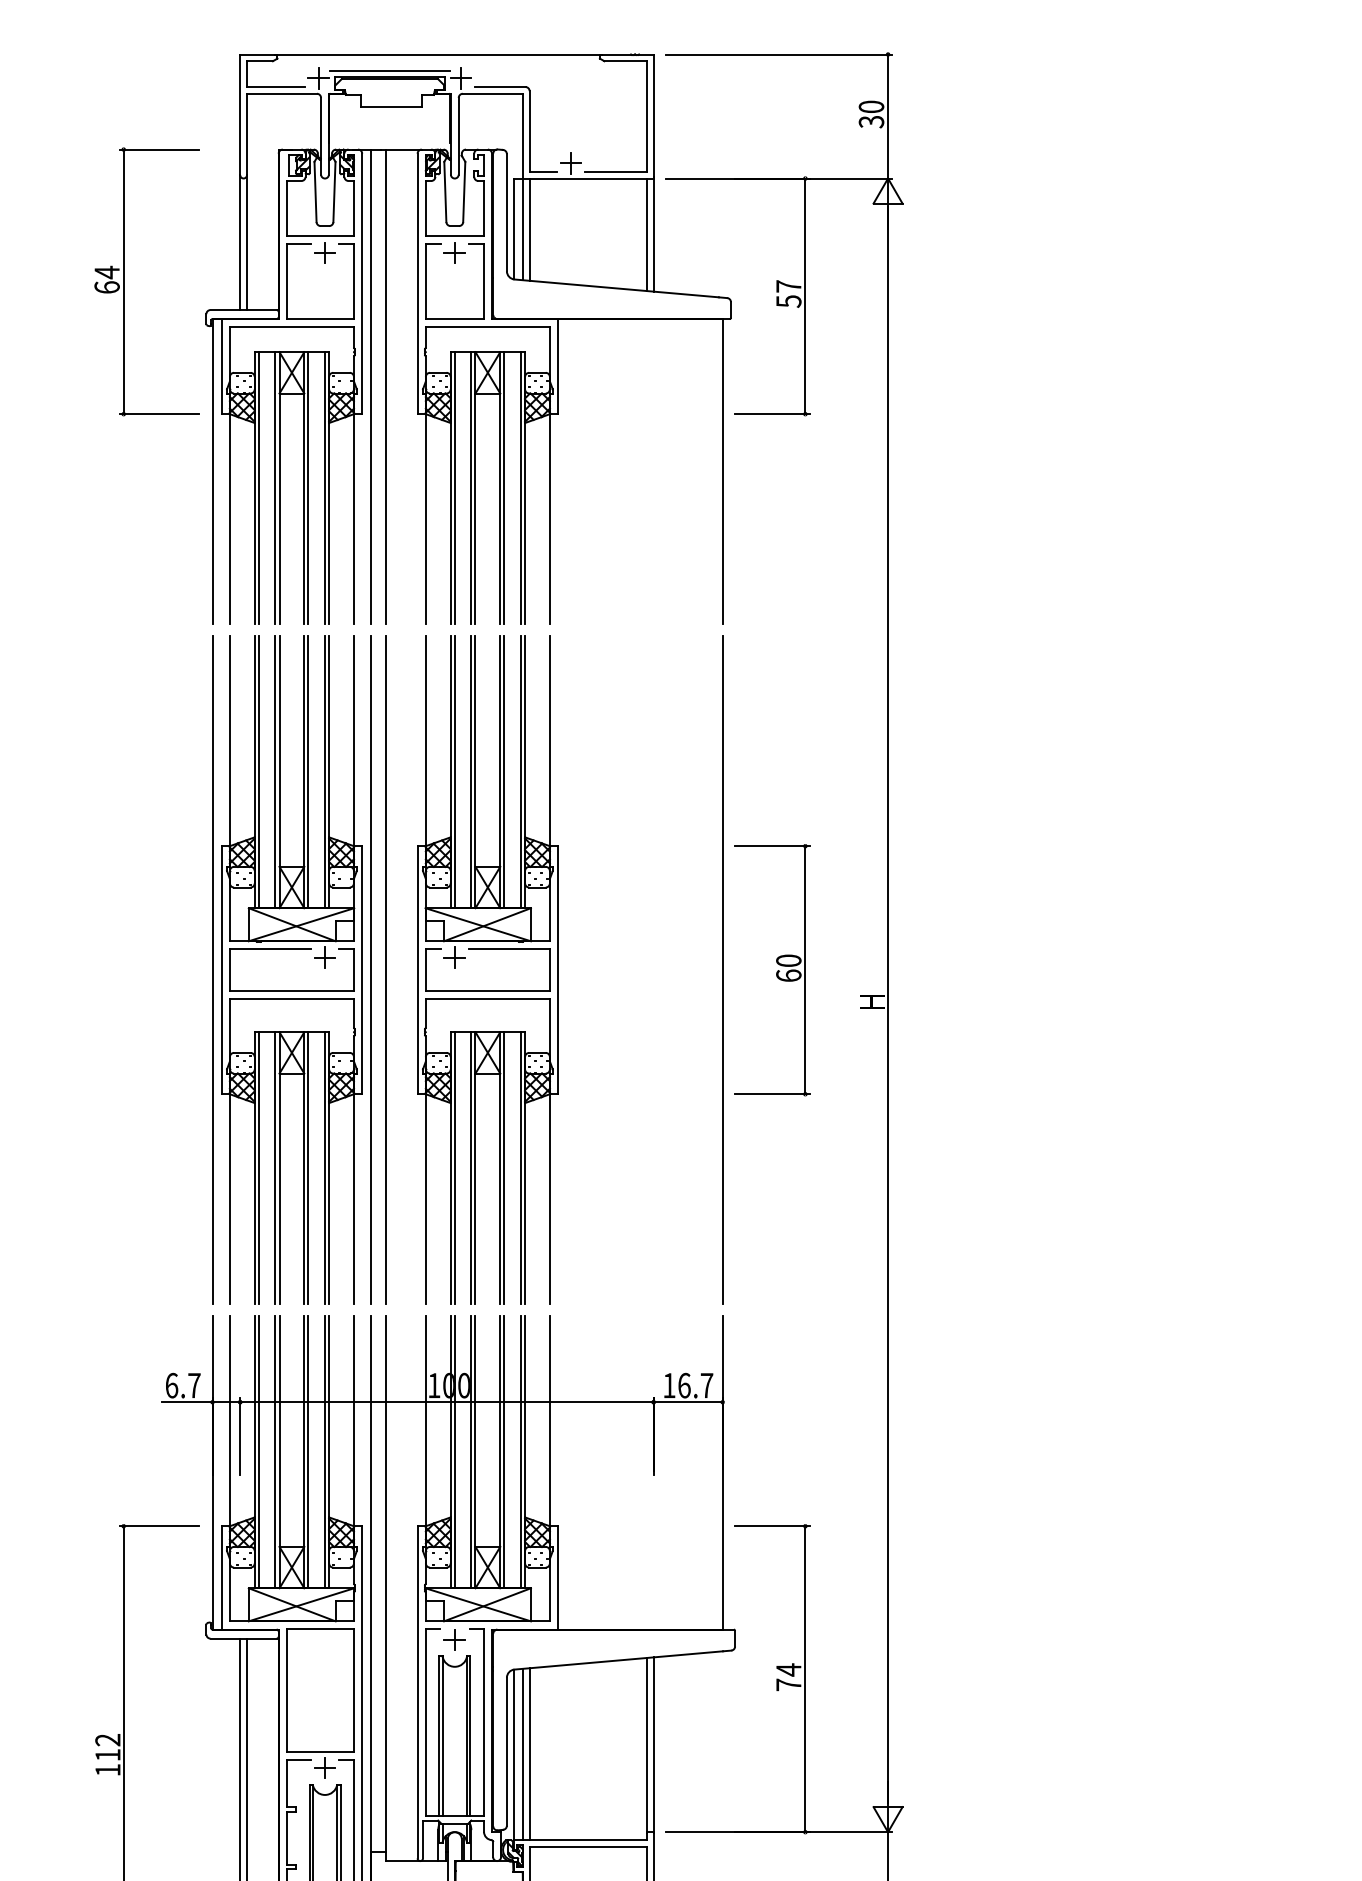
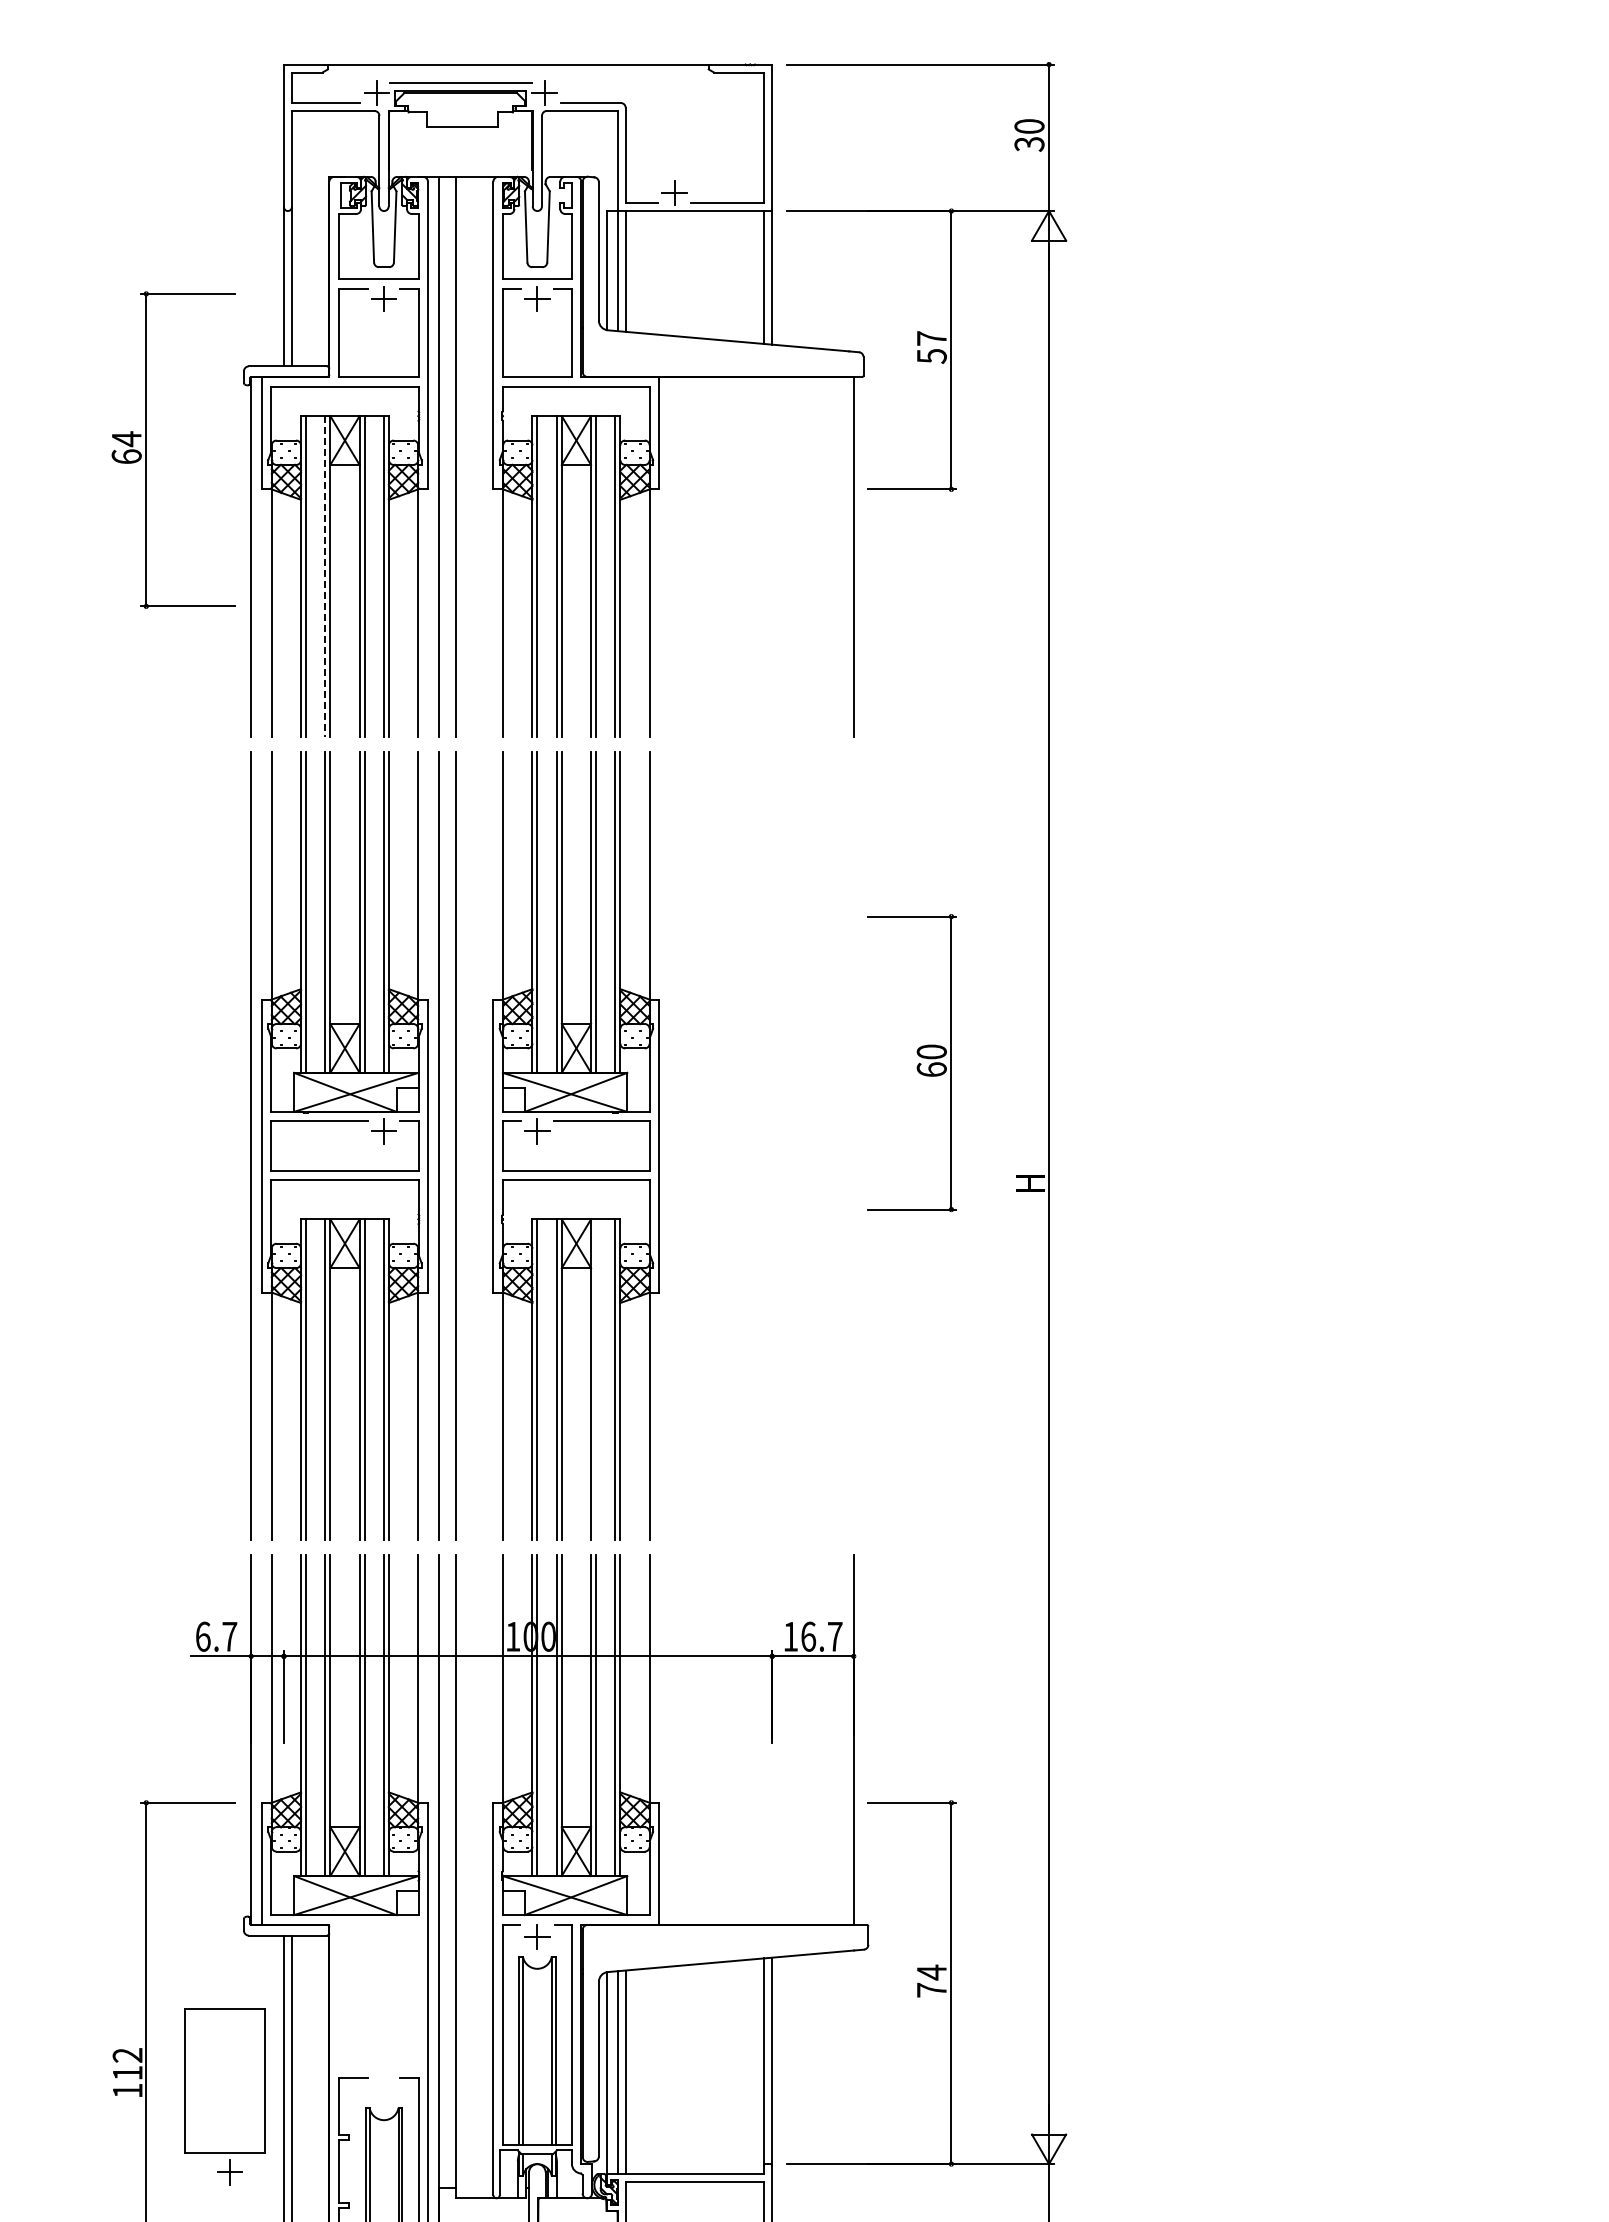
part: (123, 281) -> (146, 449), moved
line: (275, 487) -> (325, 576), solid -> dashed
line: (722, 969) -> (853, 1145), removed
part: (776, 972) -> (917, 1065), moved
line: (504, 1167) -> (595, 1379), removed
part: (320, 1703) -> (224, 2096), moved

